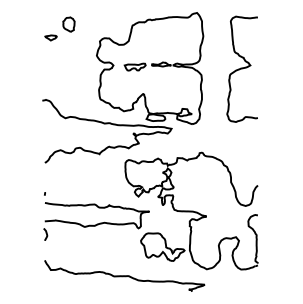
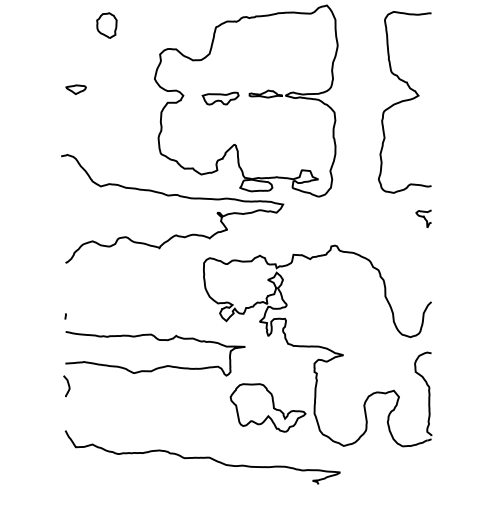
part: (50, 37) -> (75, 88), moved
curve: (253, 136) -> (423, 217), added

